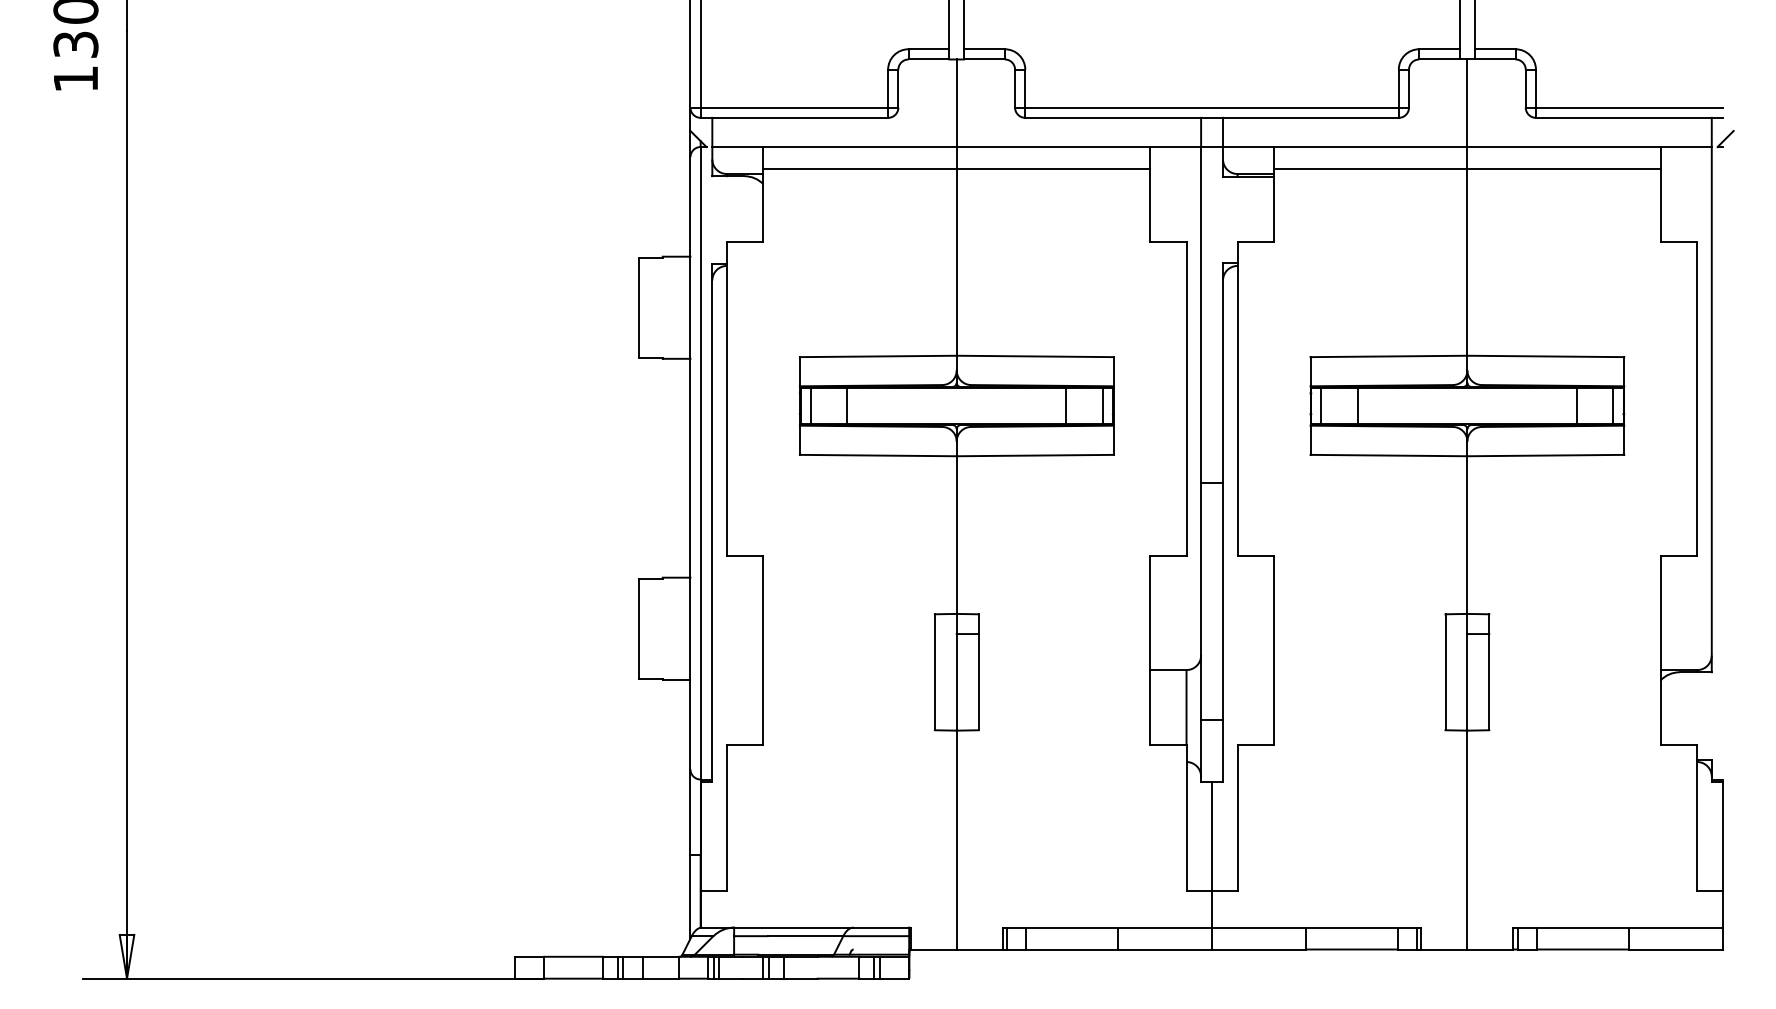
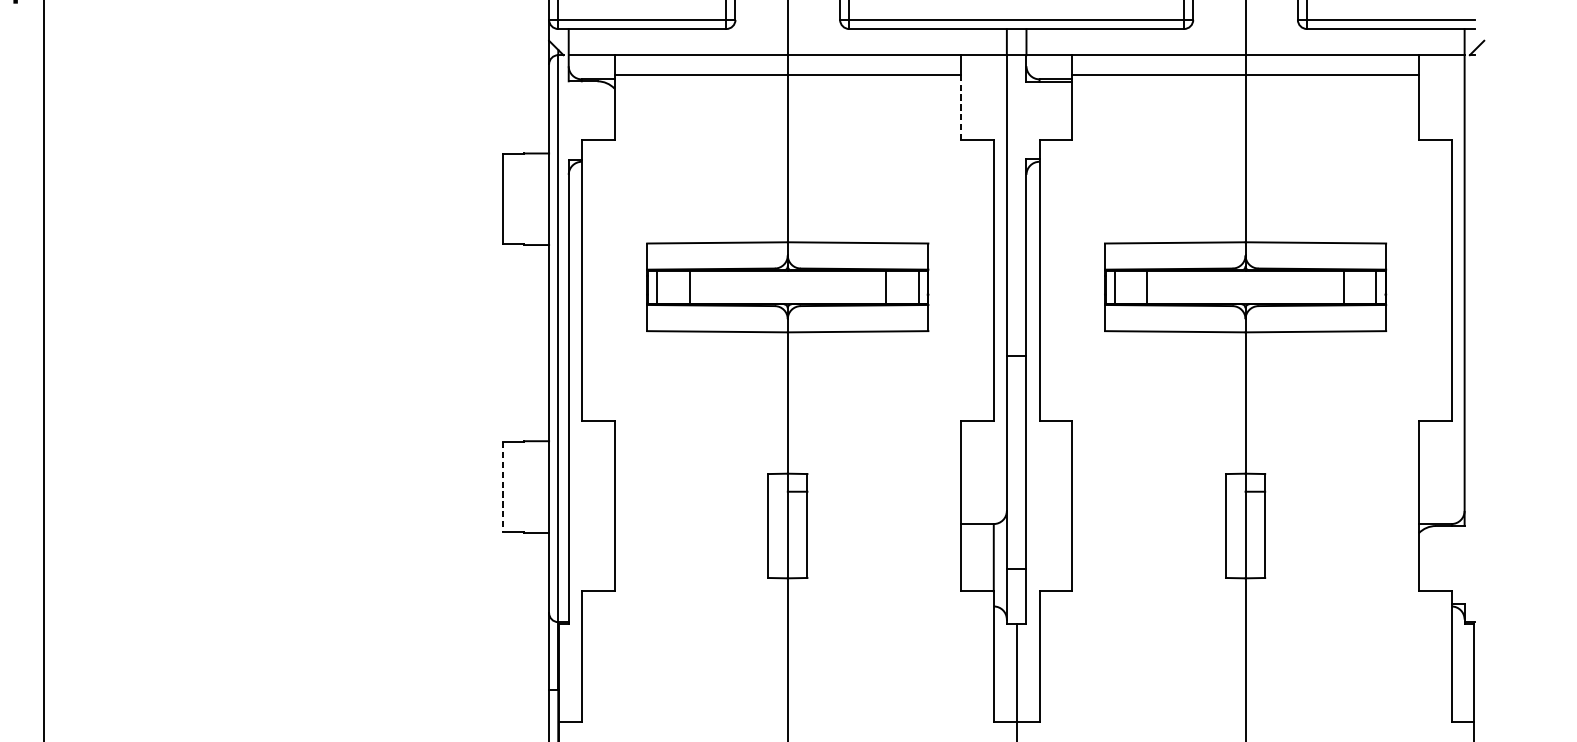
line: (1150, 204) -> (961, 106), solid -> dashed
line: (639, 629) -> (503, 487), solid -> dashed

